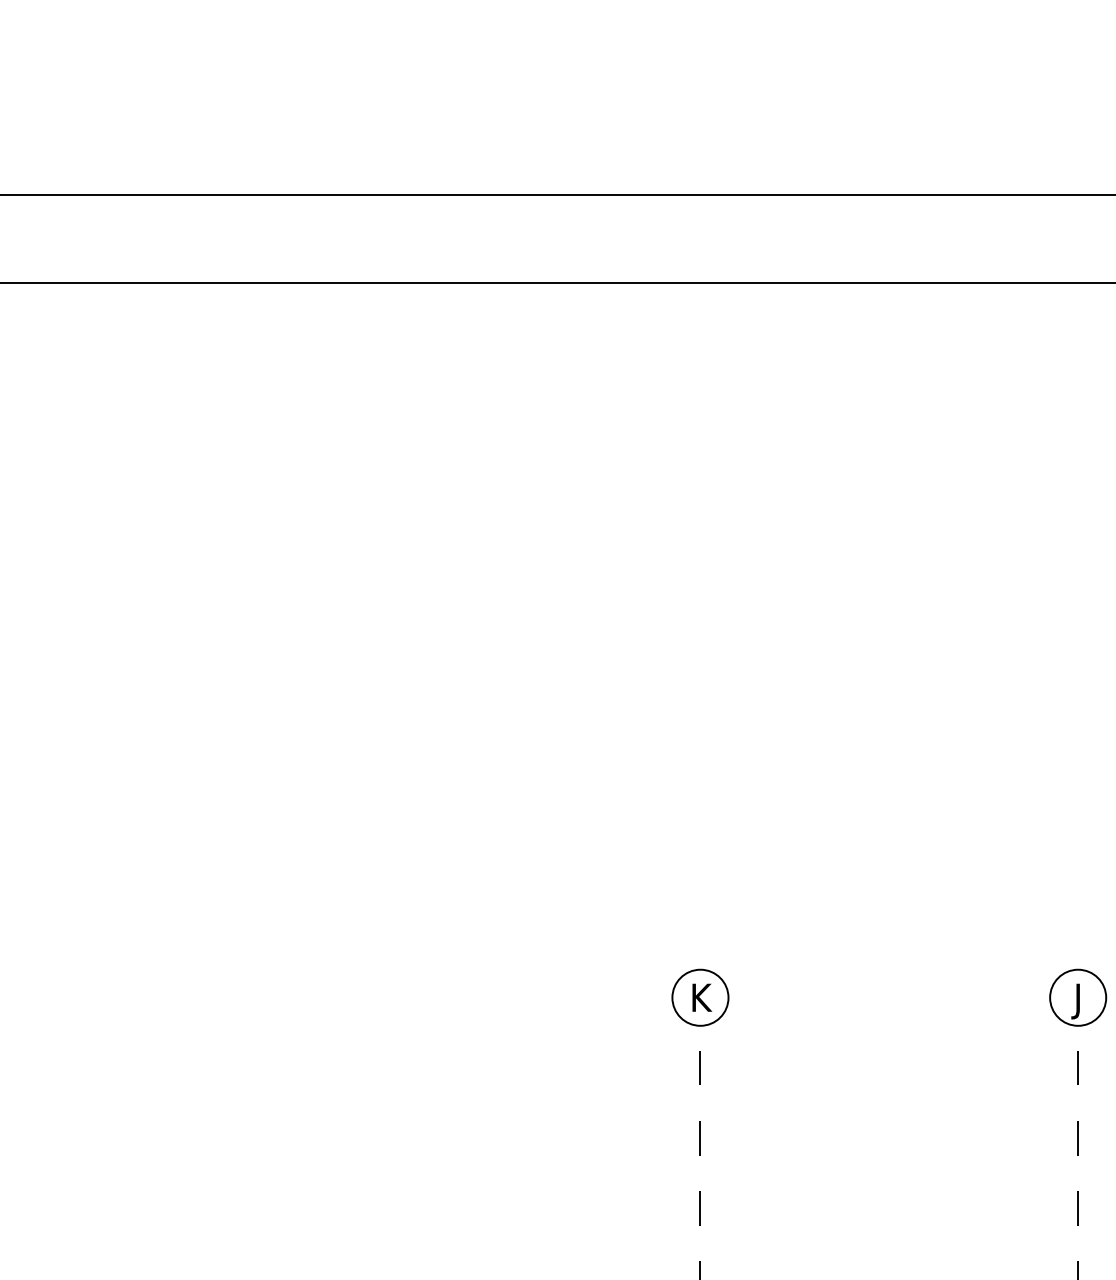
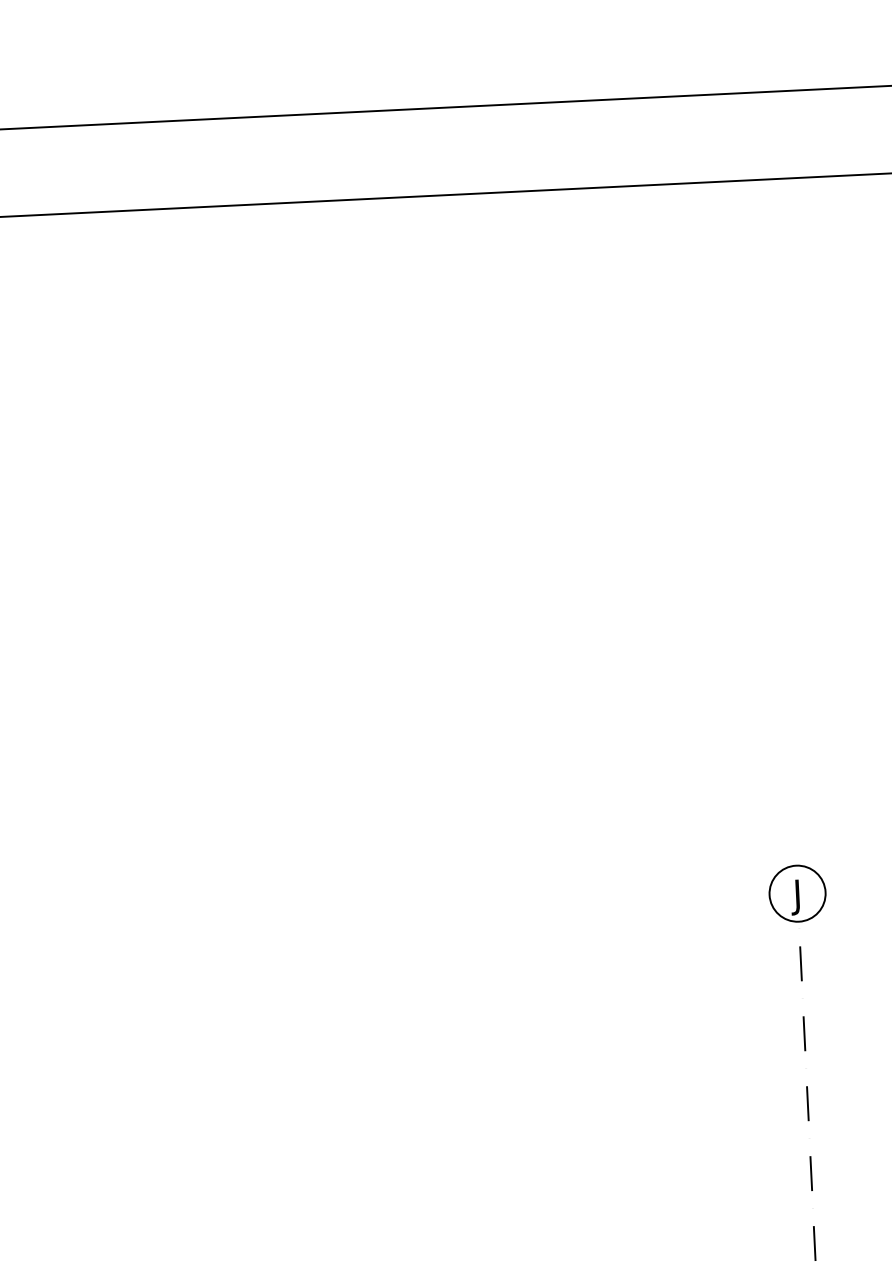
text: (702, 1001) -> (799, 897), K -> J

